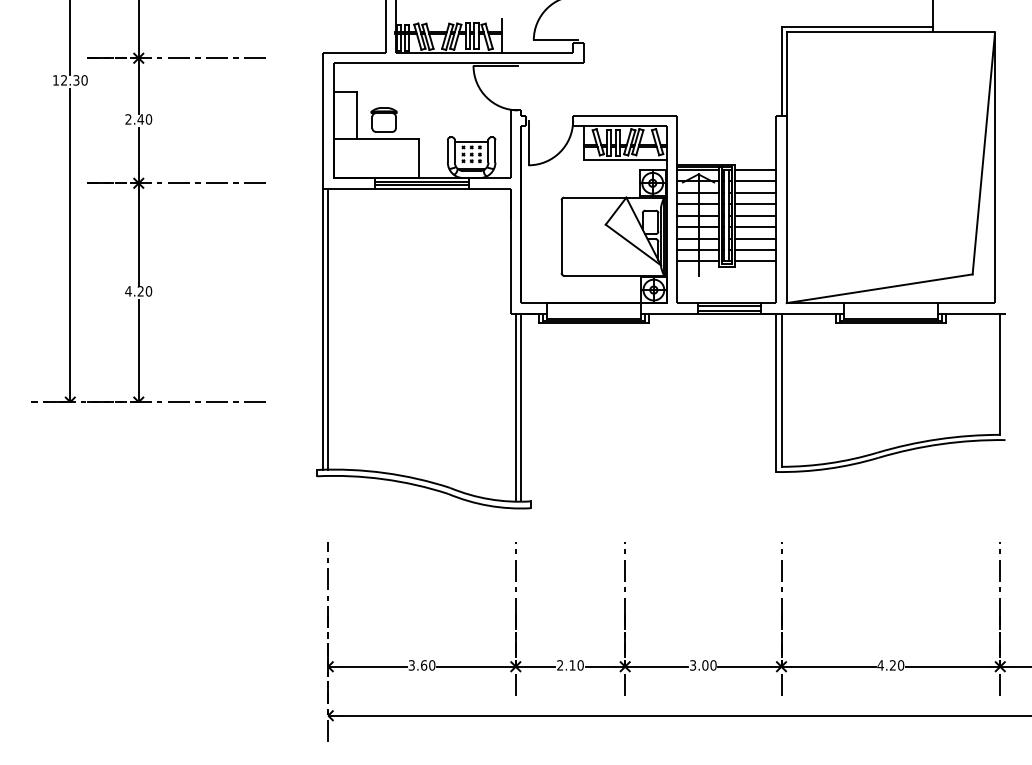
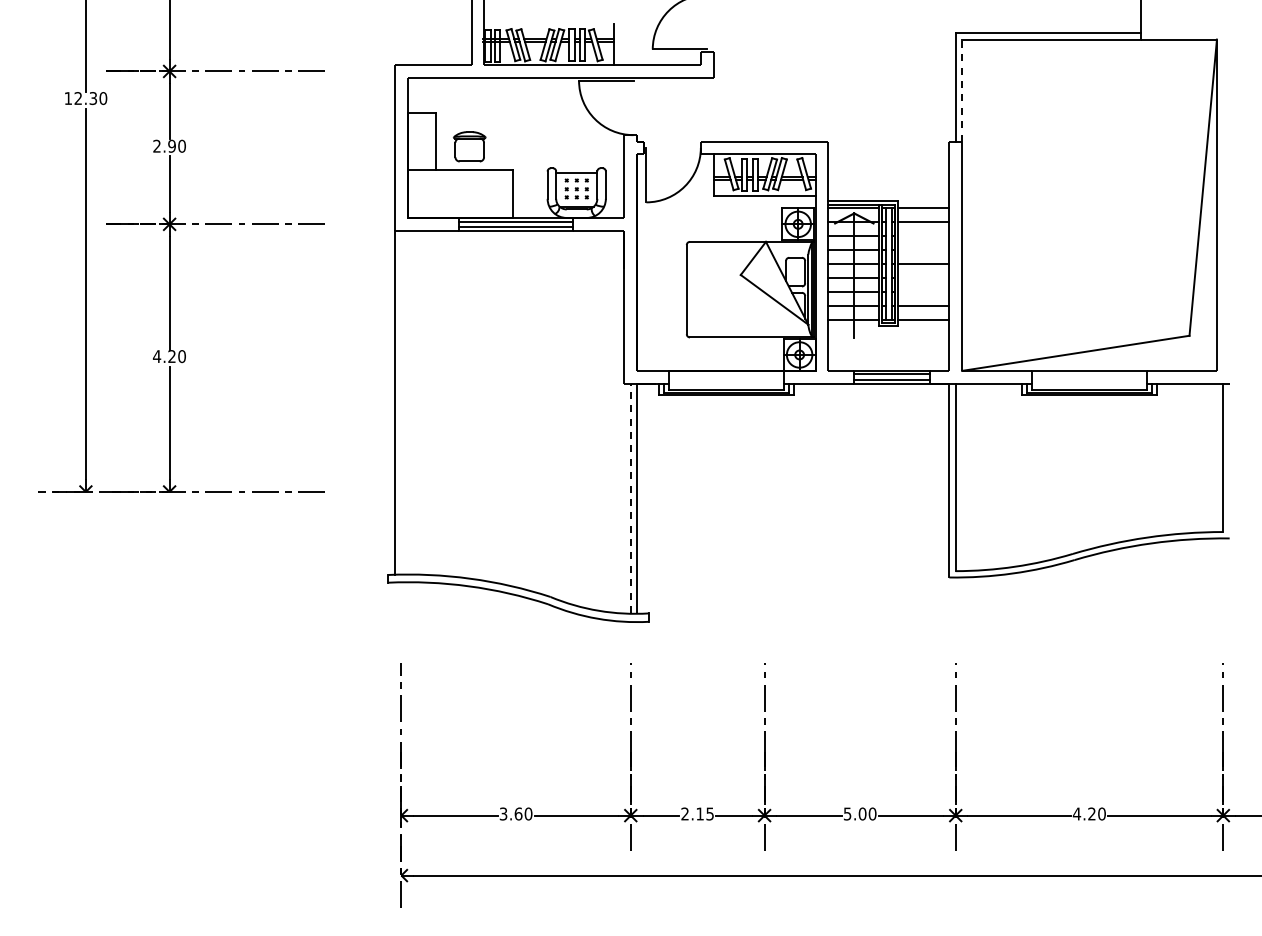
line: (787, 73) -> (962, 90), solid -> dashed
text: (140, 118) -> (171, 145), 2.40 -> 2.90
line: (755, 192) -> (923, 235), removed
line: (755, 203) -> (923, 249), removed
line: (755, 226) -> (923, 277), removed
line: (755, 238) -> (923, 291), removed
line: (328, 328) -> (401, 402), removed
line: (515, 407) -> (630, 498), solid -> dashed
text: (580, 664) -> (710, 813), 2.10 -> 2.15
text: (693, 664) -> (847, 813), 3.00 -> 5.00

